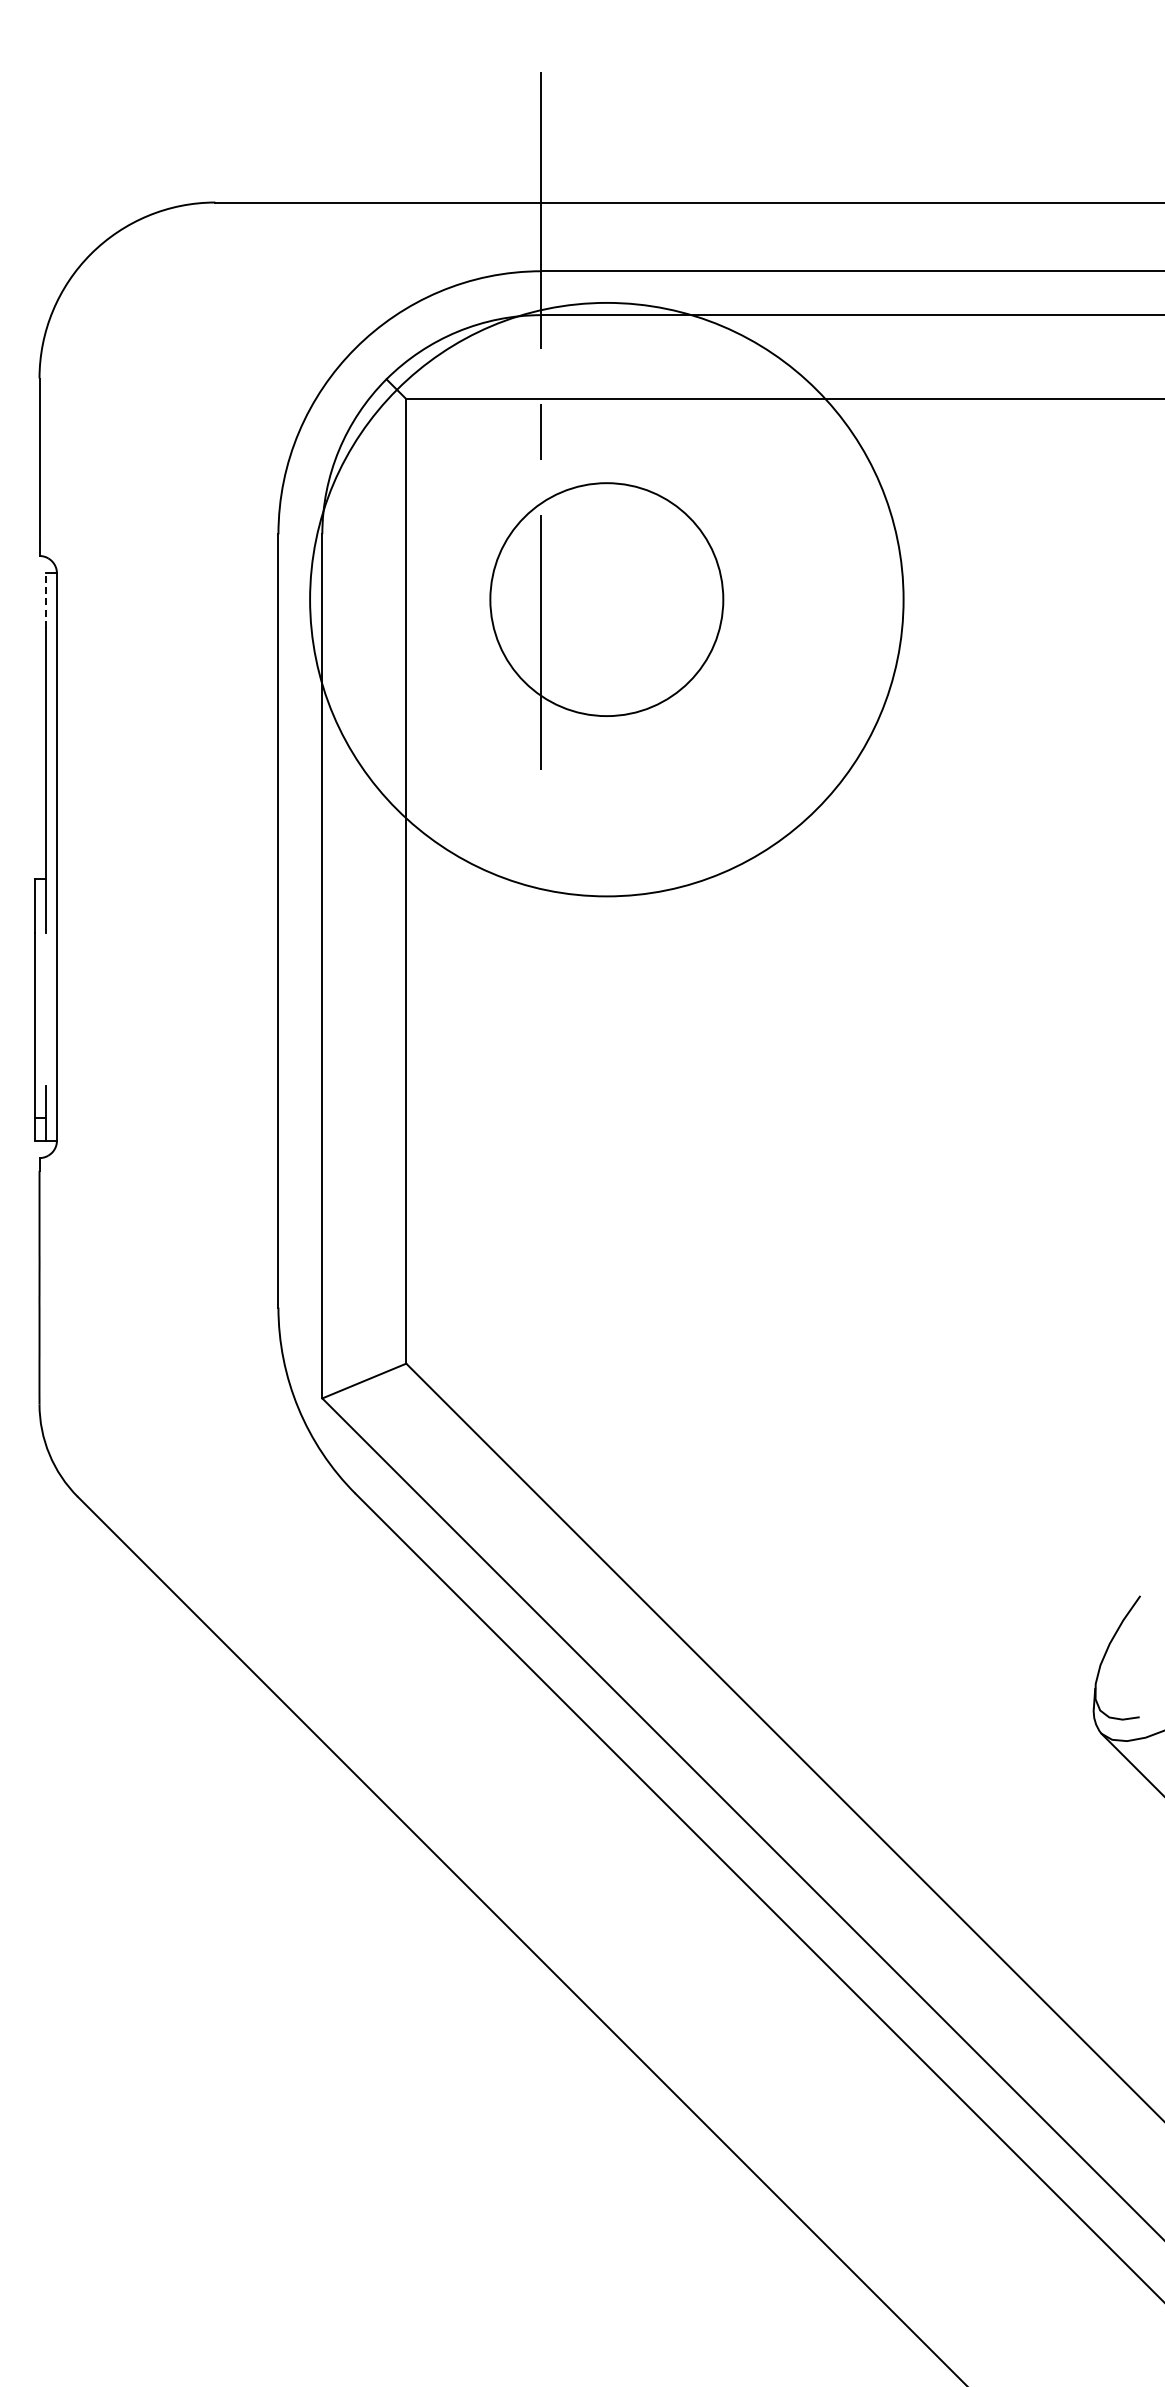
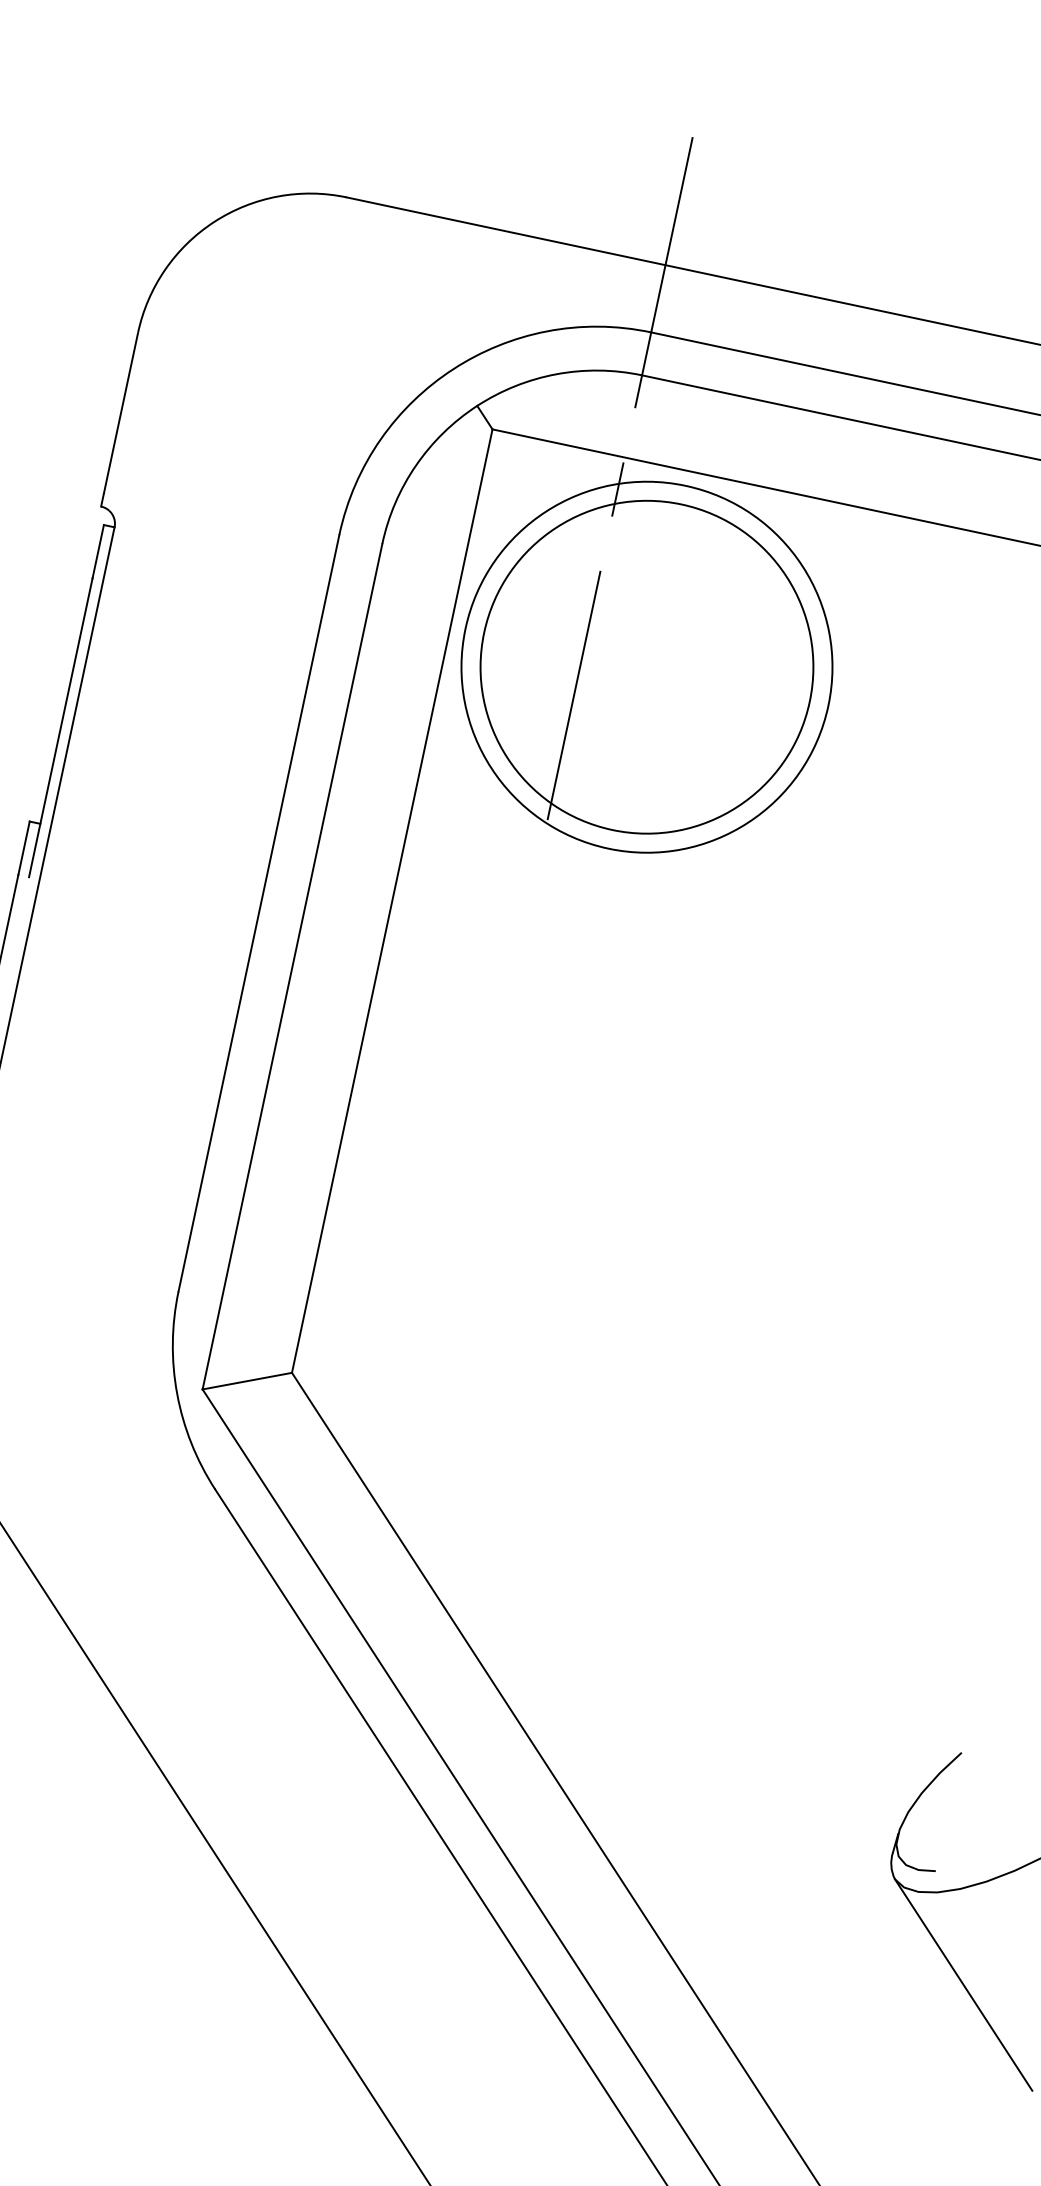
circle: (606, 599) -> (646, 667), size x0.62
circle: (606, 599) -> (646, 667), size x1.43
line: (46, 600) -> (98, 551), dashed -> solid

